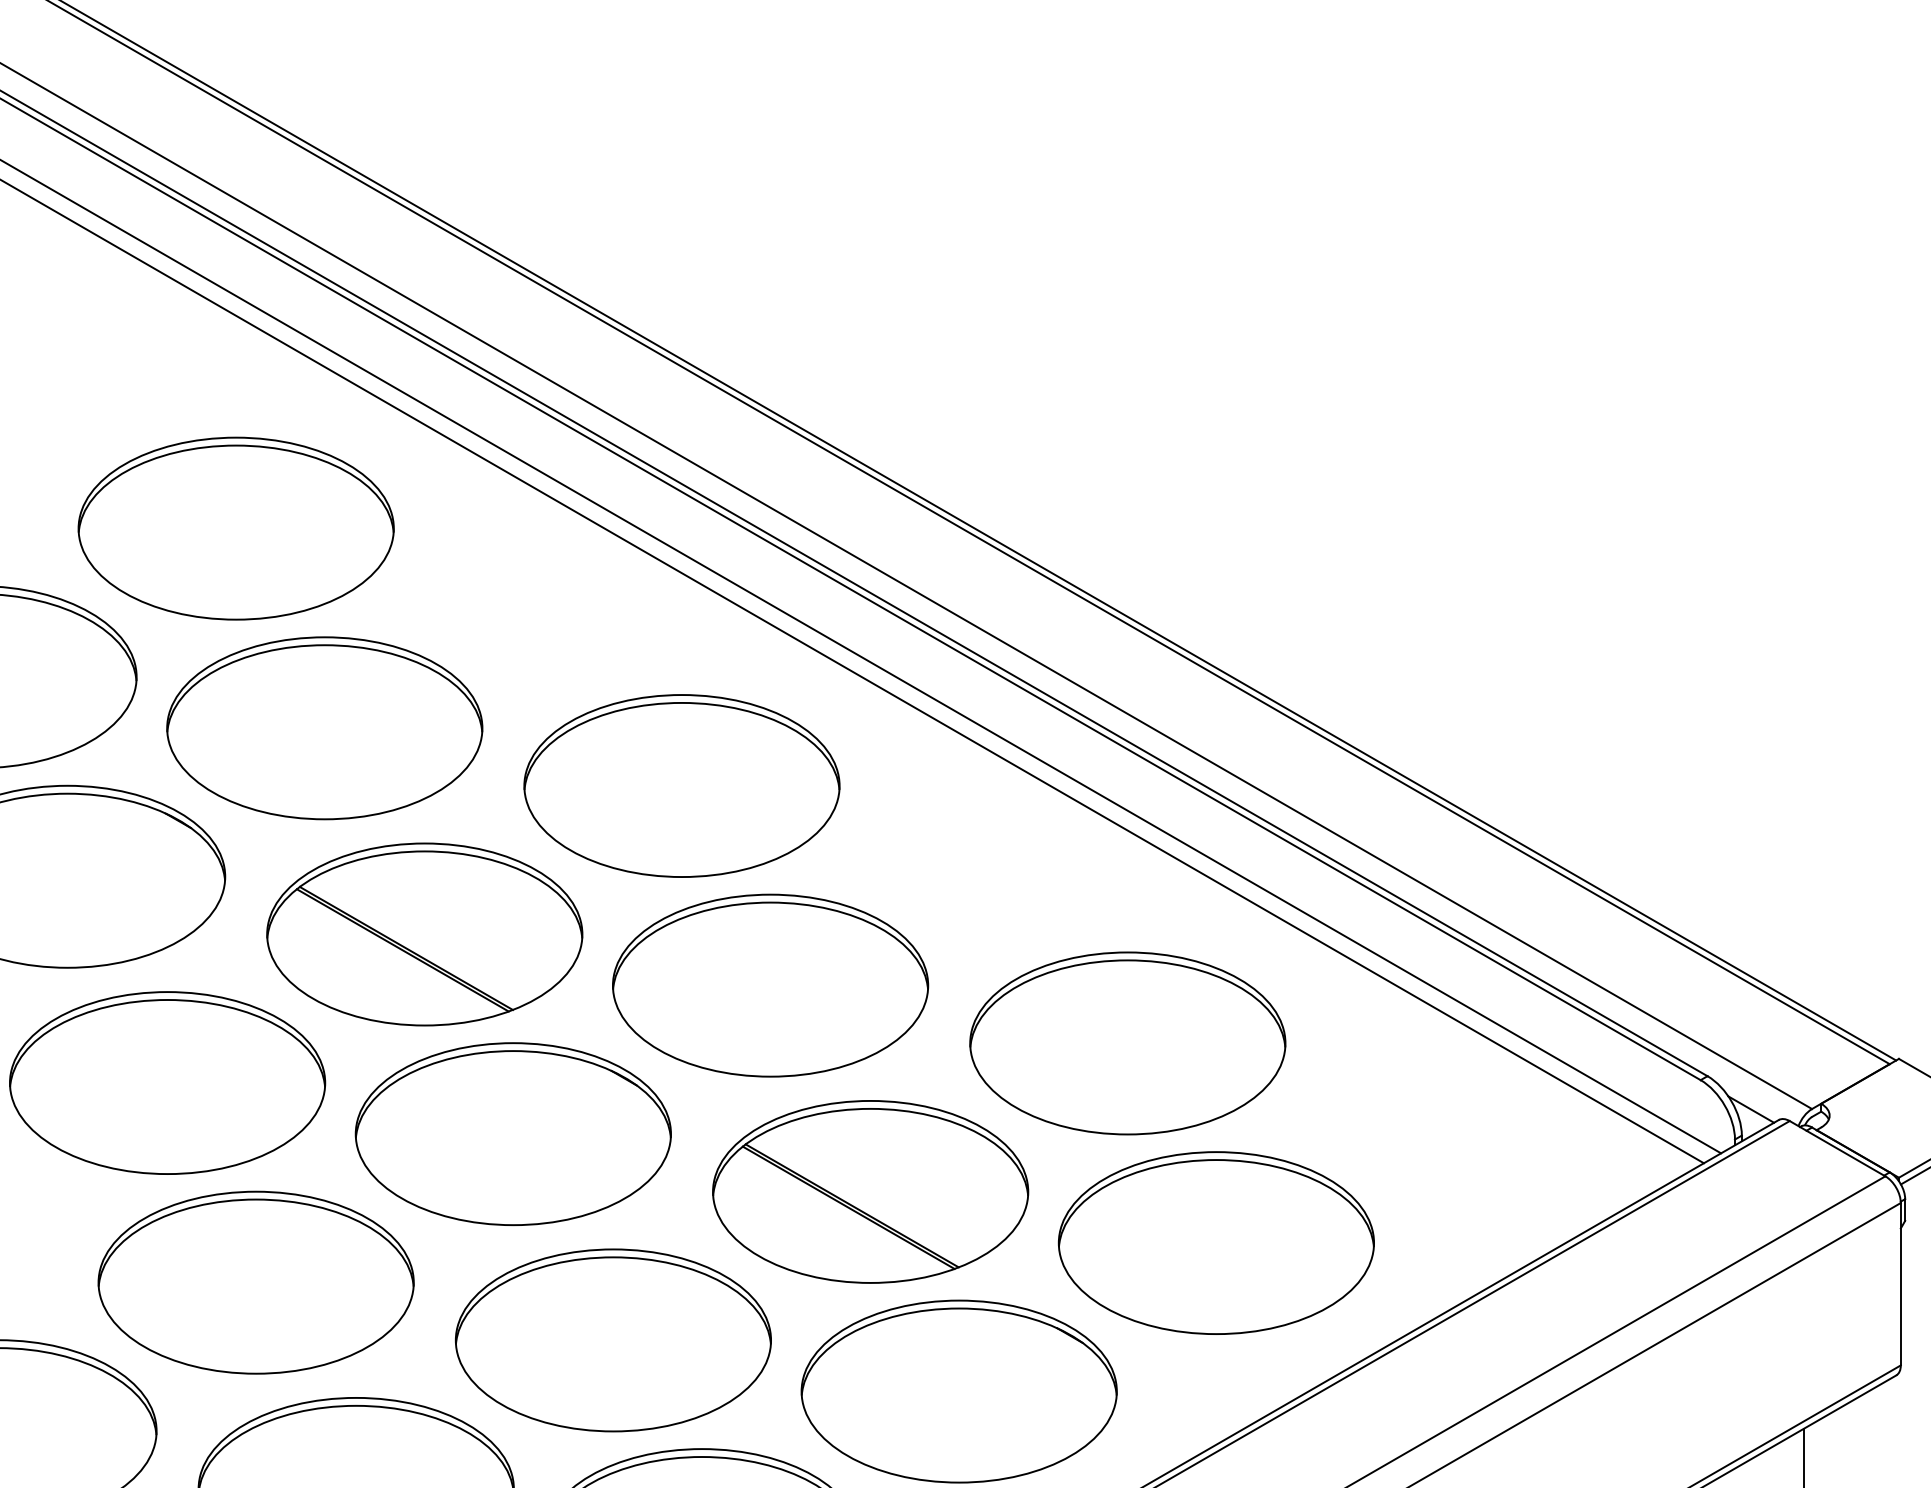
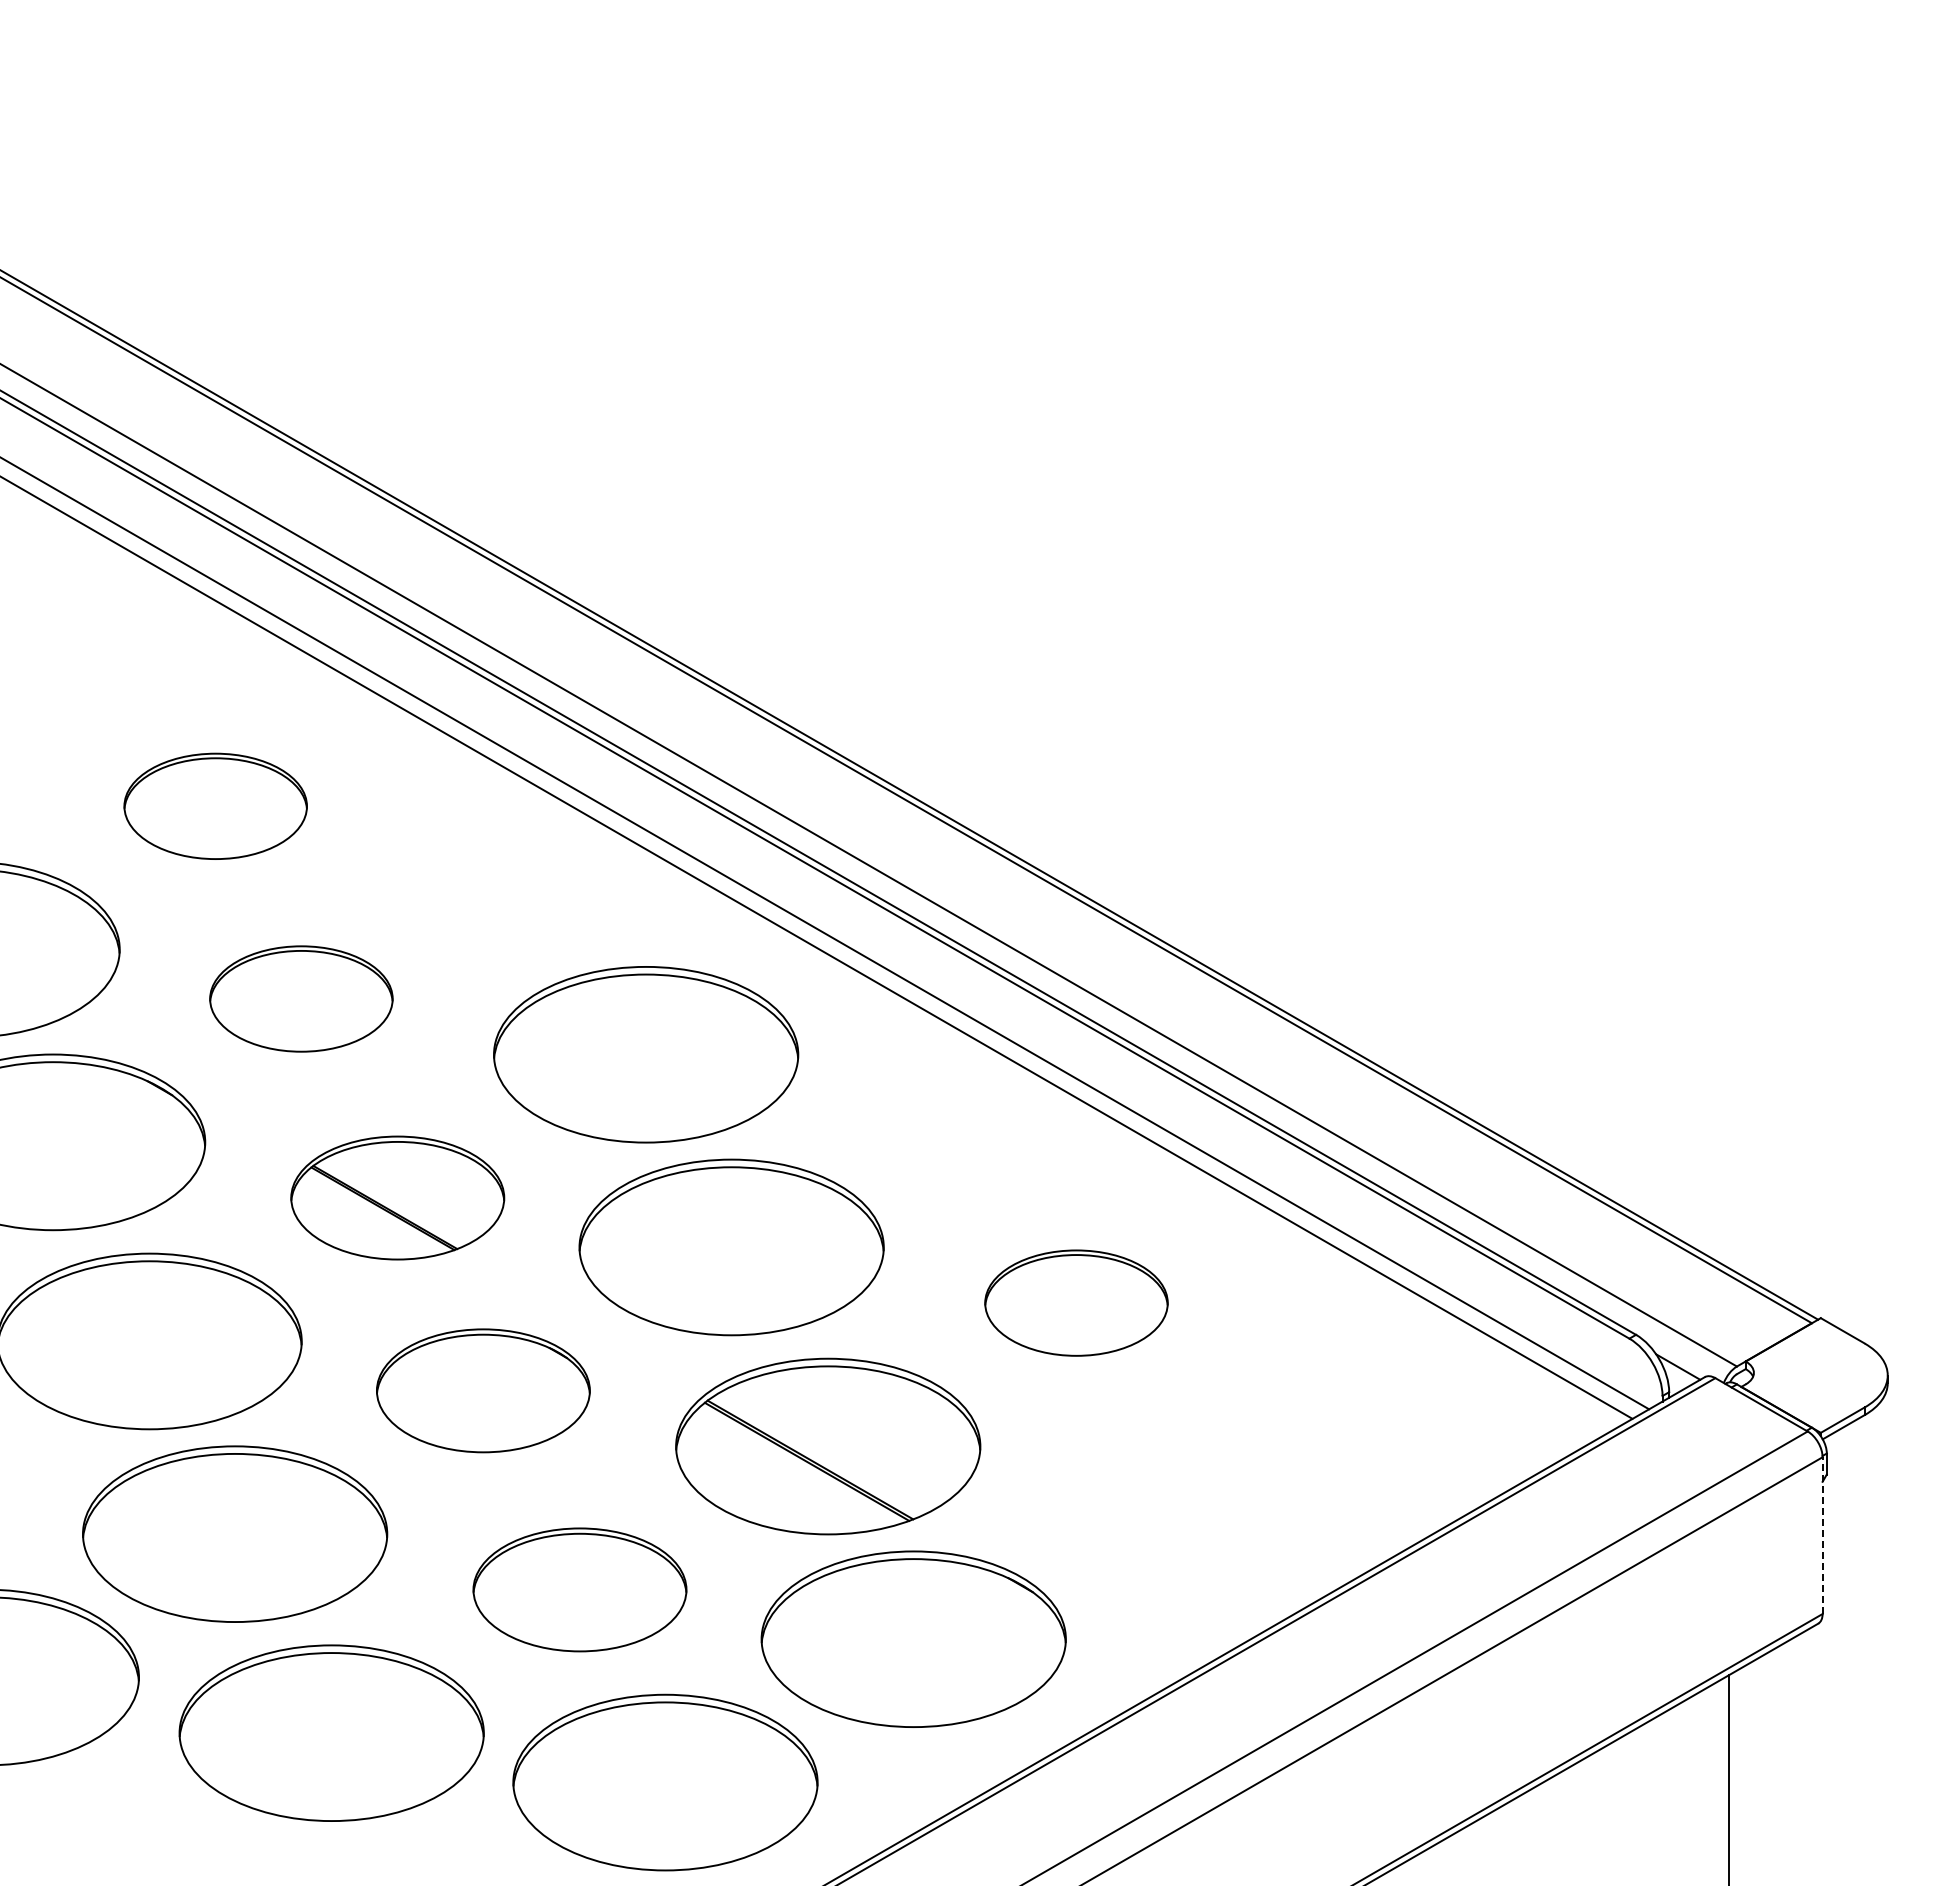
part: (235, 528) -> (215, 806), size x0.6
part: (324, 727) -> (301, 998), size x0.6
part: (424, 933) -> (397, 1197), size x0.7
part: (1127, 1042) -> (1076, 1302), size x0.6
part: (513, 1133) -> (483, 1390), size x0.7
part: (1215, 1242) -> (1161, 1495), removed
line: (1900, 1284) -> (1822, 1535), solid -> dashed
part: (612, 1340) -> (579, 1589), size x0.7

